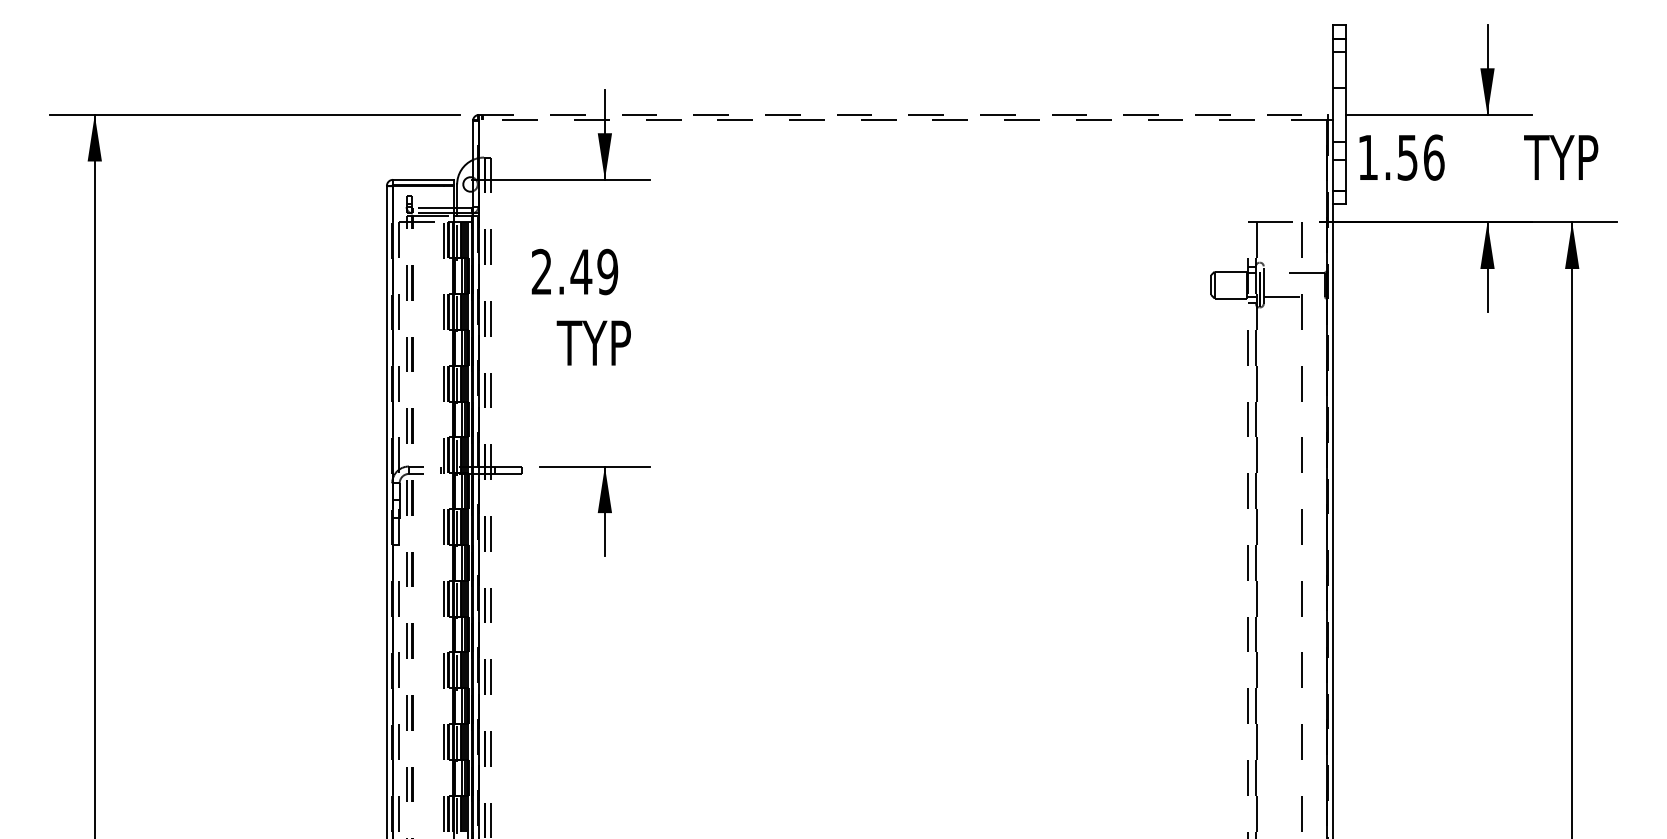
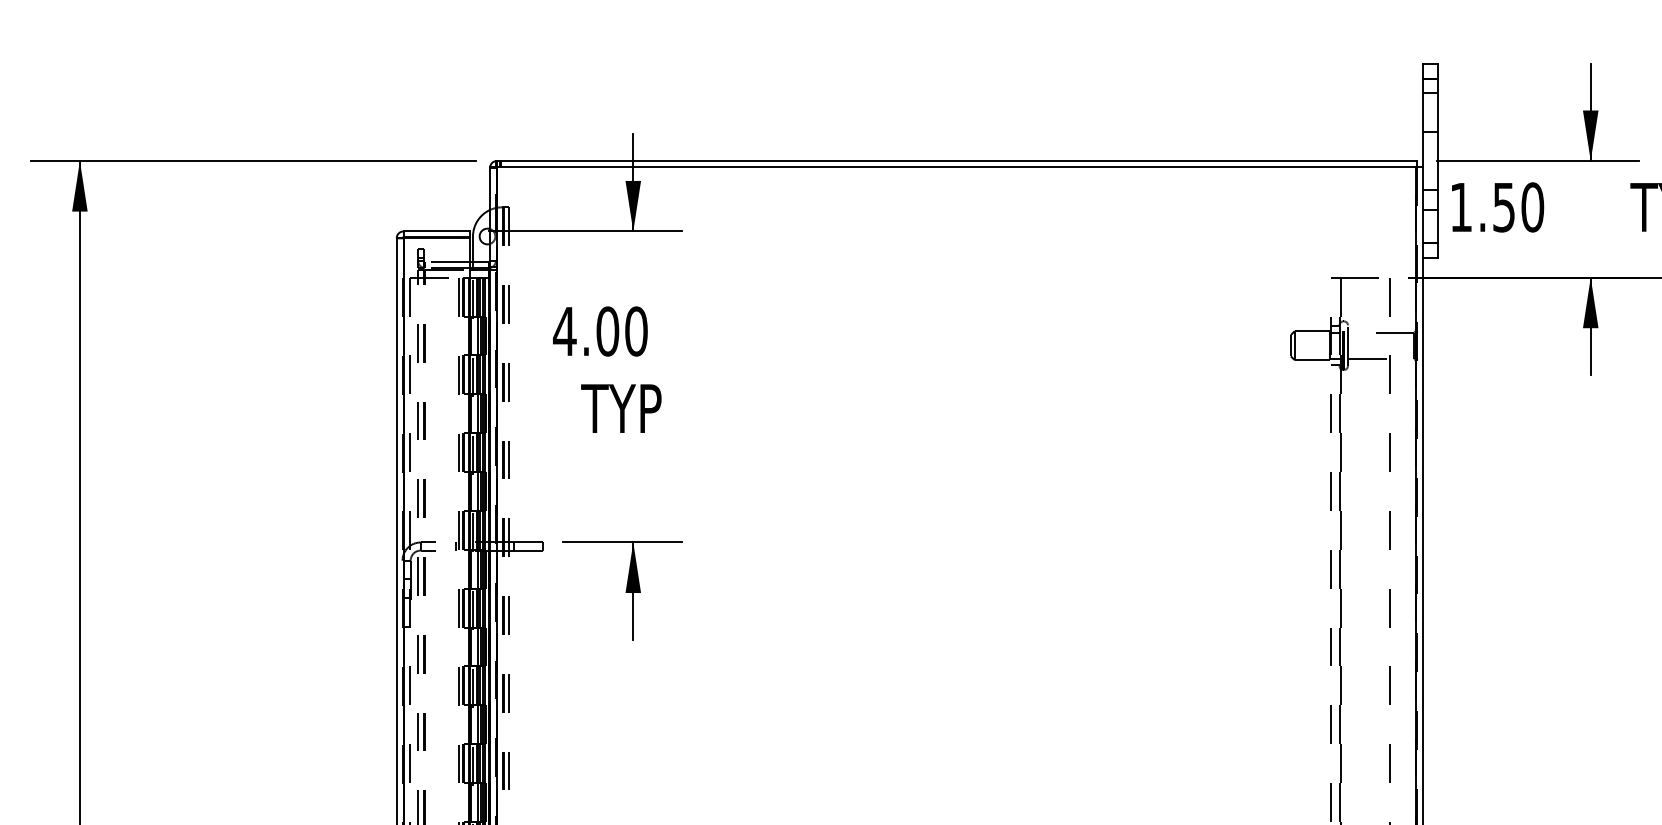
line: (902, 114) -> (956, 160), dashed -> solid
line: (902, 120) -> (956, 167), dashed -> solid
text: (1433, 157) -> (1532, 207), 1.56 -> 1.50
text: (574, 271) -> (600, 330), 2.49 -> 4.00

